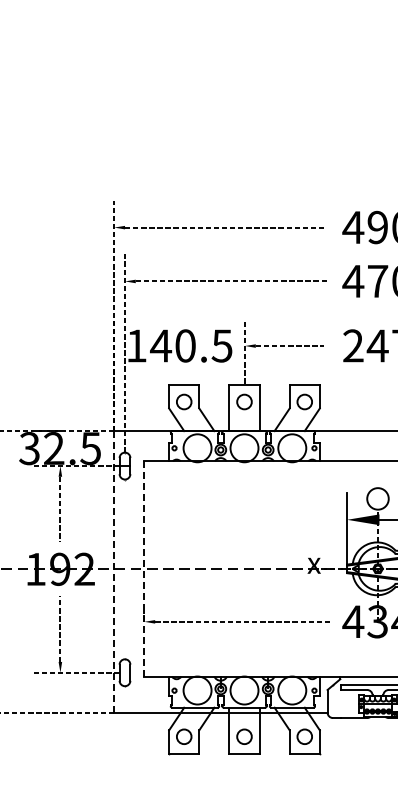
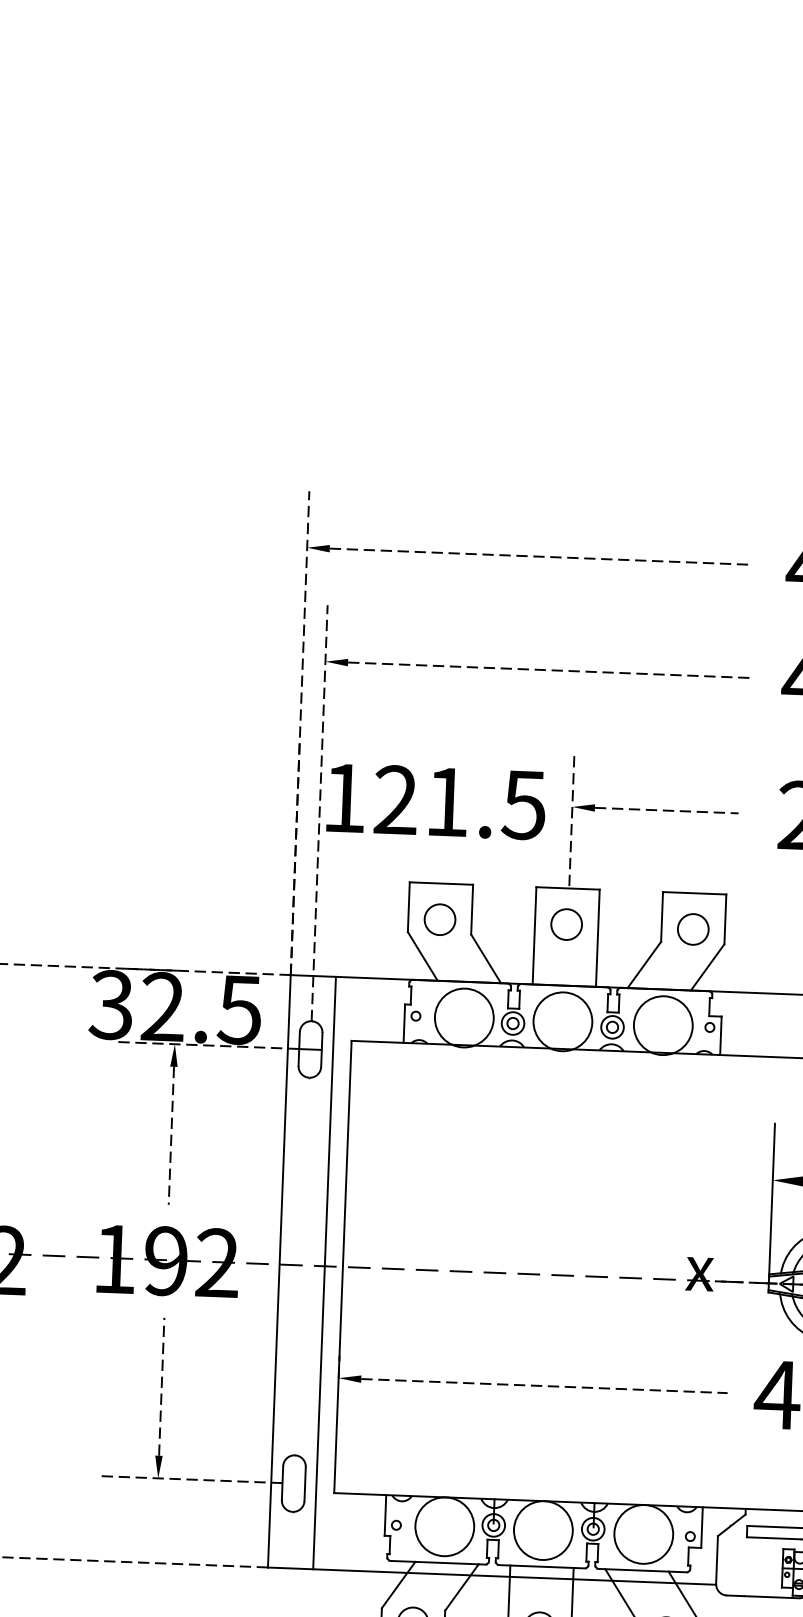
text: (172, 345) -> (419, 800), 140.5 -> 121.5
line: (144, 568) -> (343, 1266), dashed -> solid
line: (114, 571) -> (279, 1270), dashed -> solid
line: (135, 572) -> (323, 1273), added

